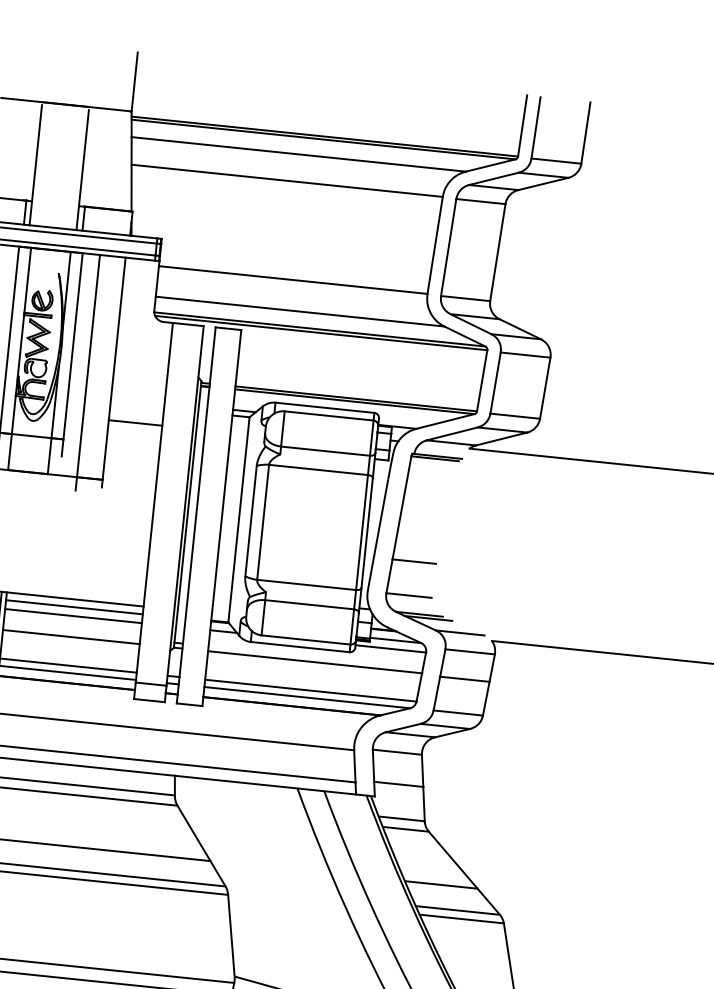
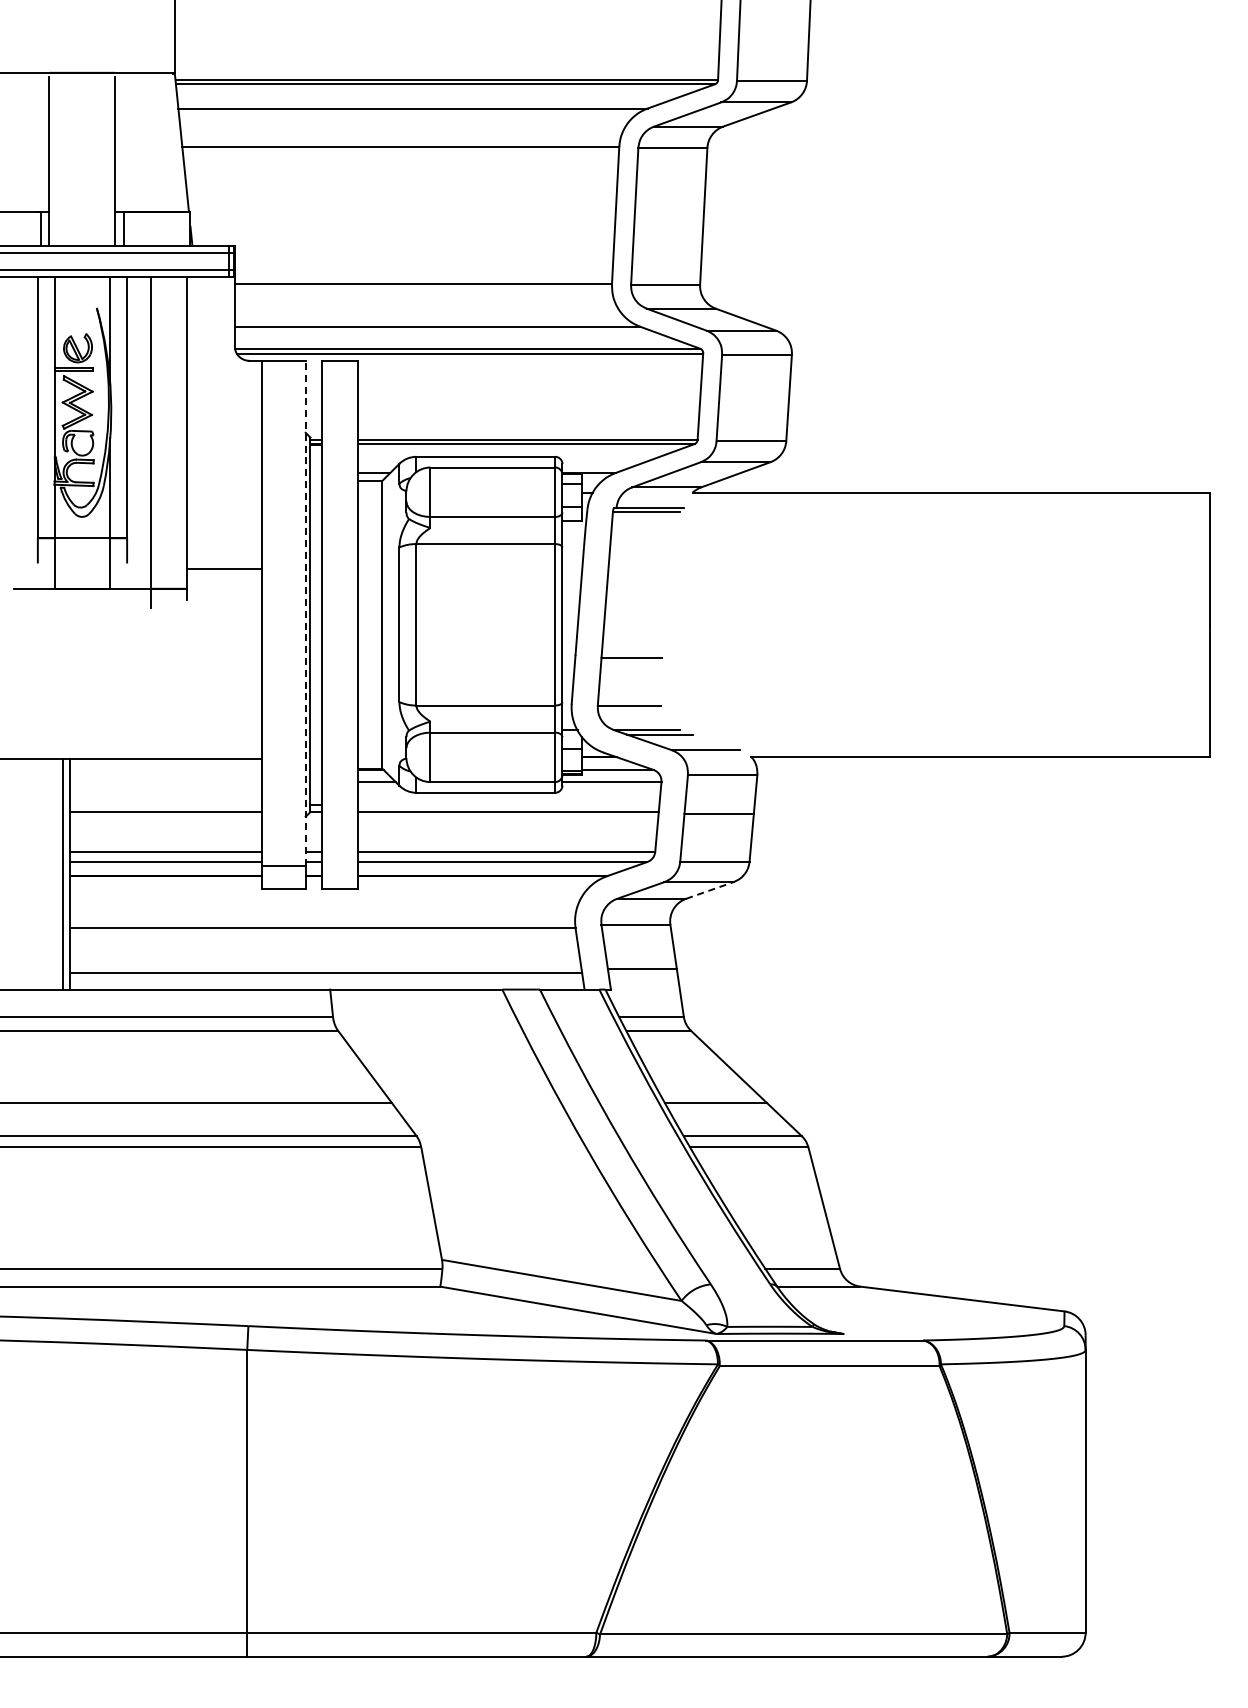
line: (135, 423) -> (224, 569), moved
line: (185, 505) -> (305, 612), solid -> dashed
line: (74, 606) -> (166, 769), removed
line: (73, 616) -> (166, 782), removed
line: (453, 733) -> (710, 890), solid -> dashed

